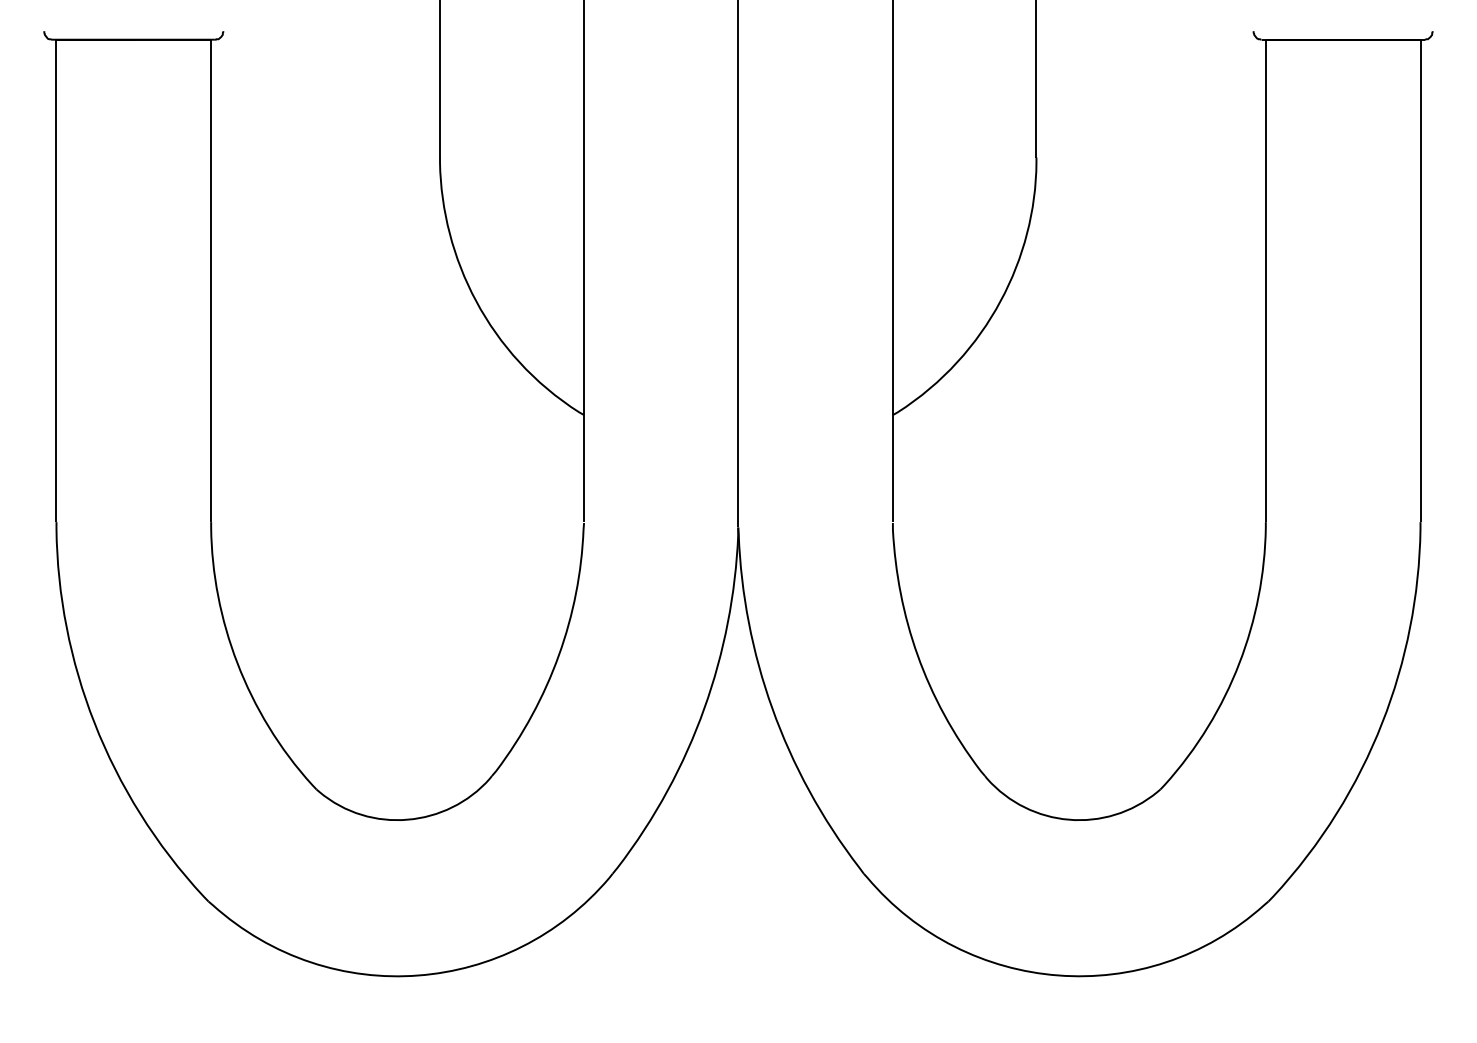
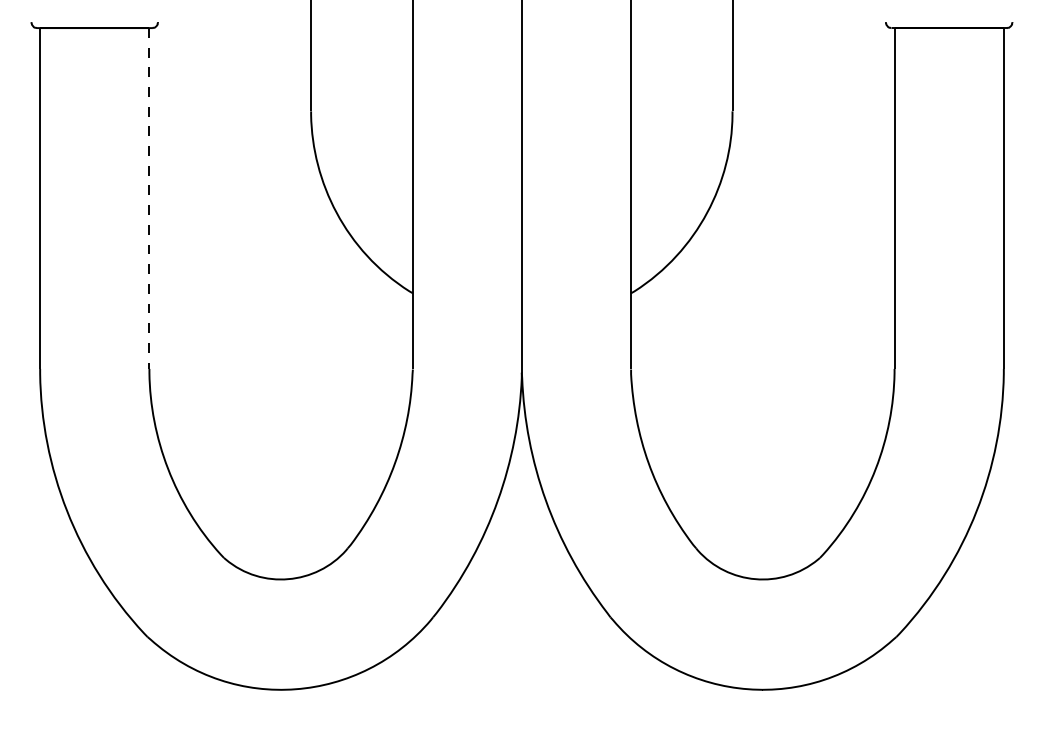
line: (211, 281) -> (149, 198), solid -> dashed

